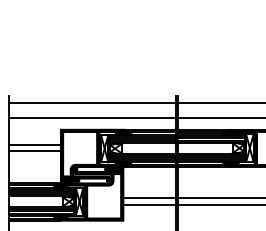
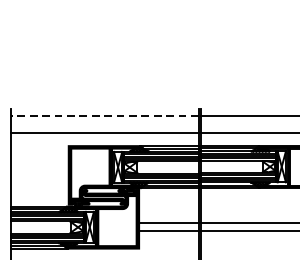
line: (92, 103) -> (104, 116), solid -> dashed
line: (34, 145) -> (38, 163), removed
line: (34, 151) -> (38, 170), removed

